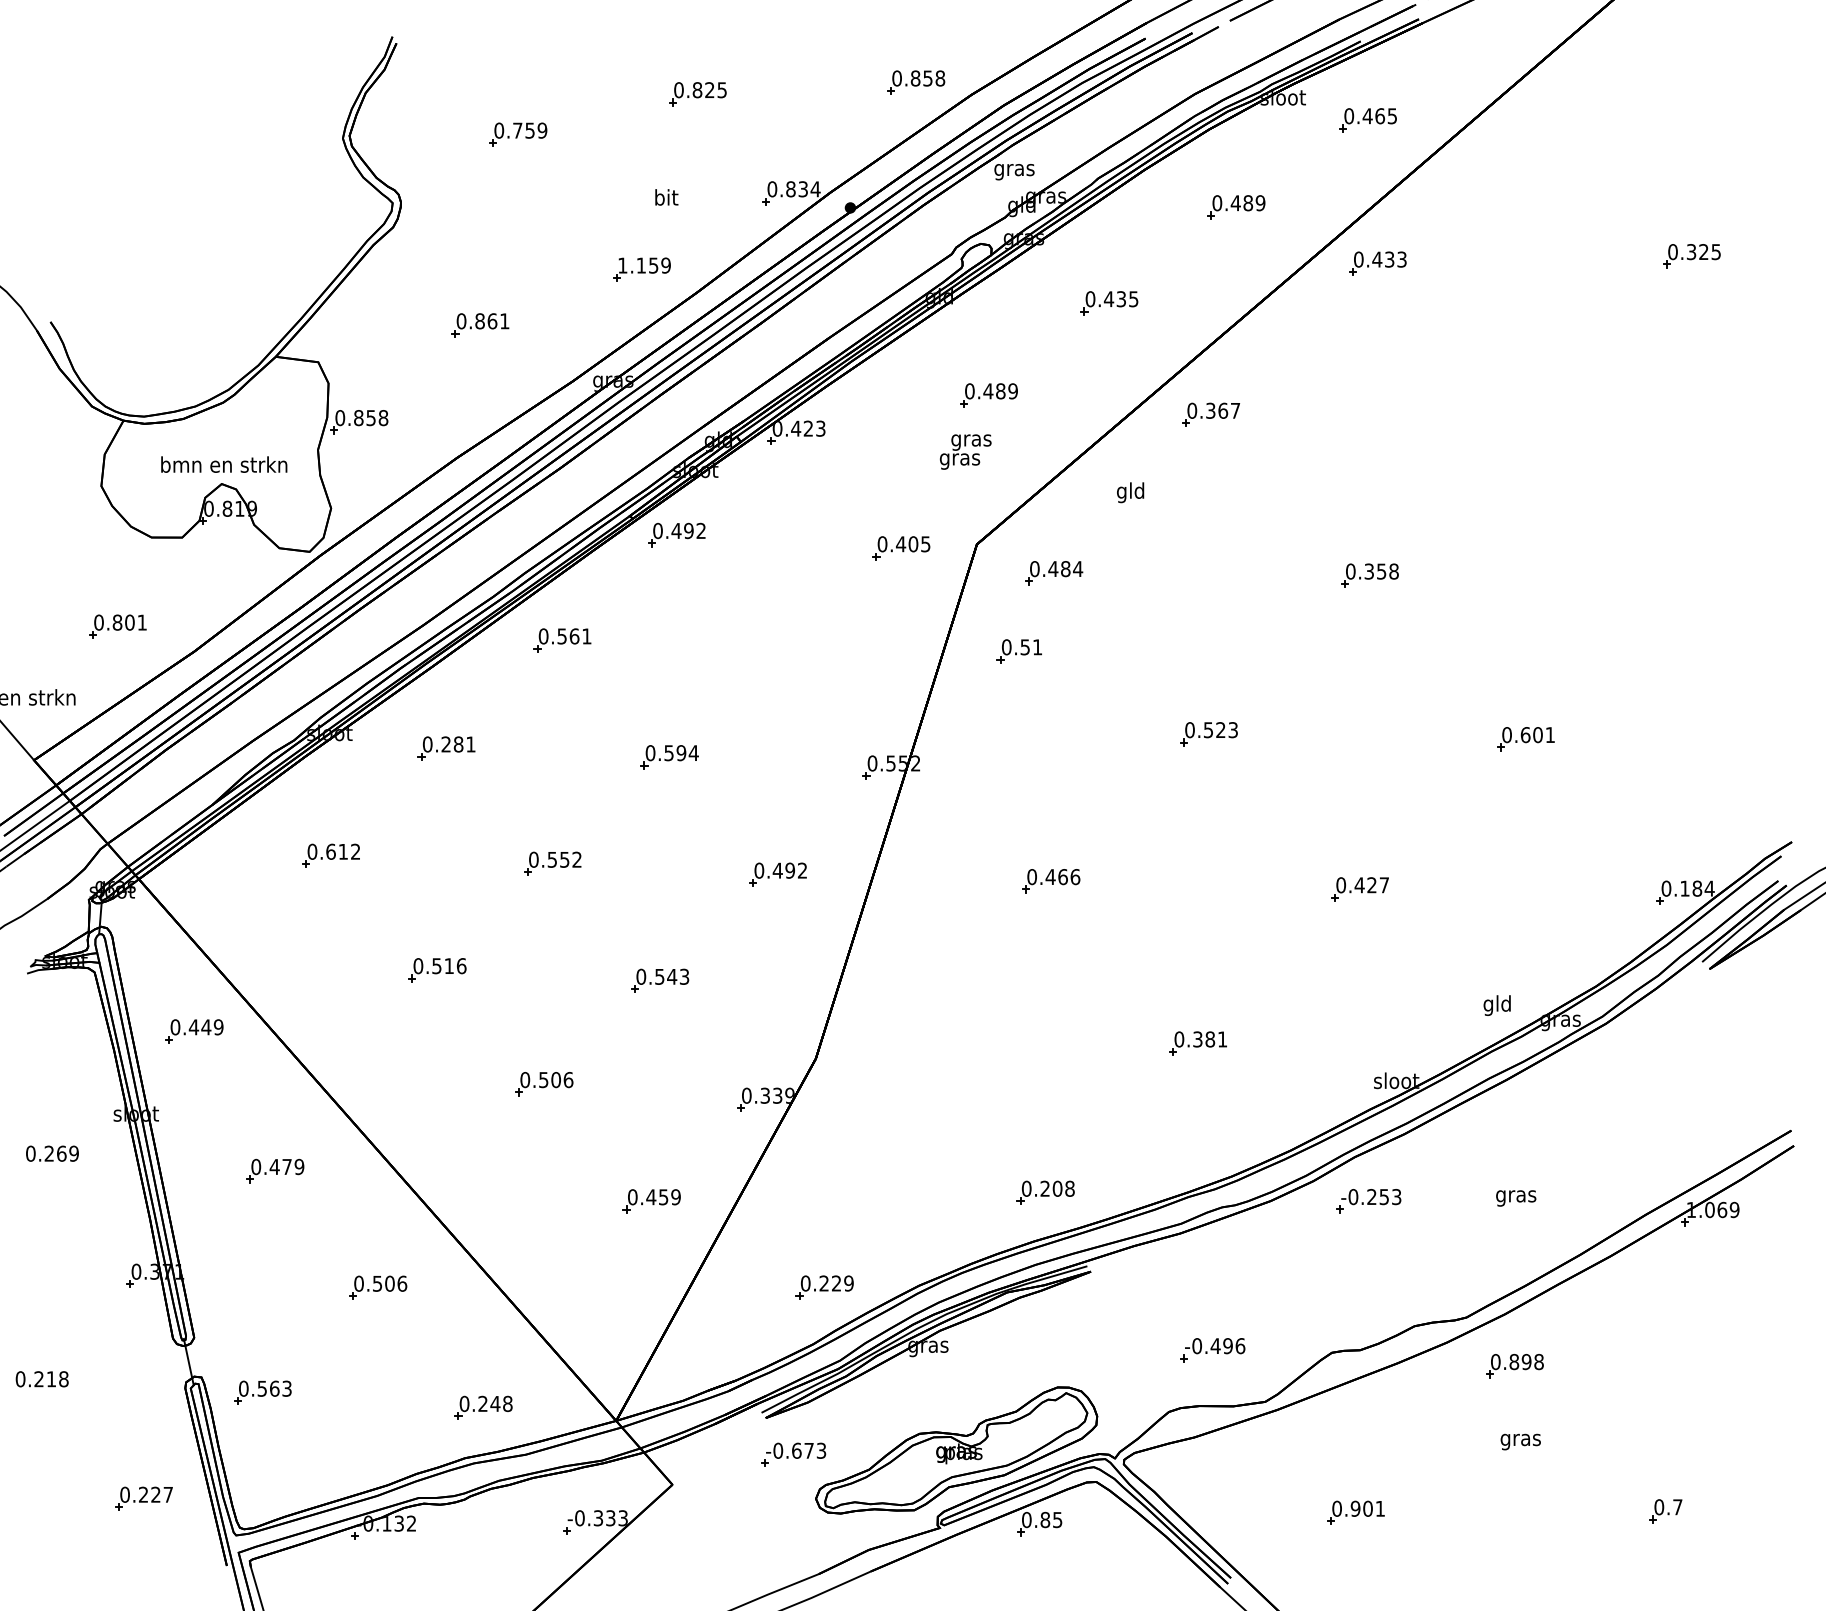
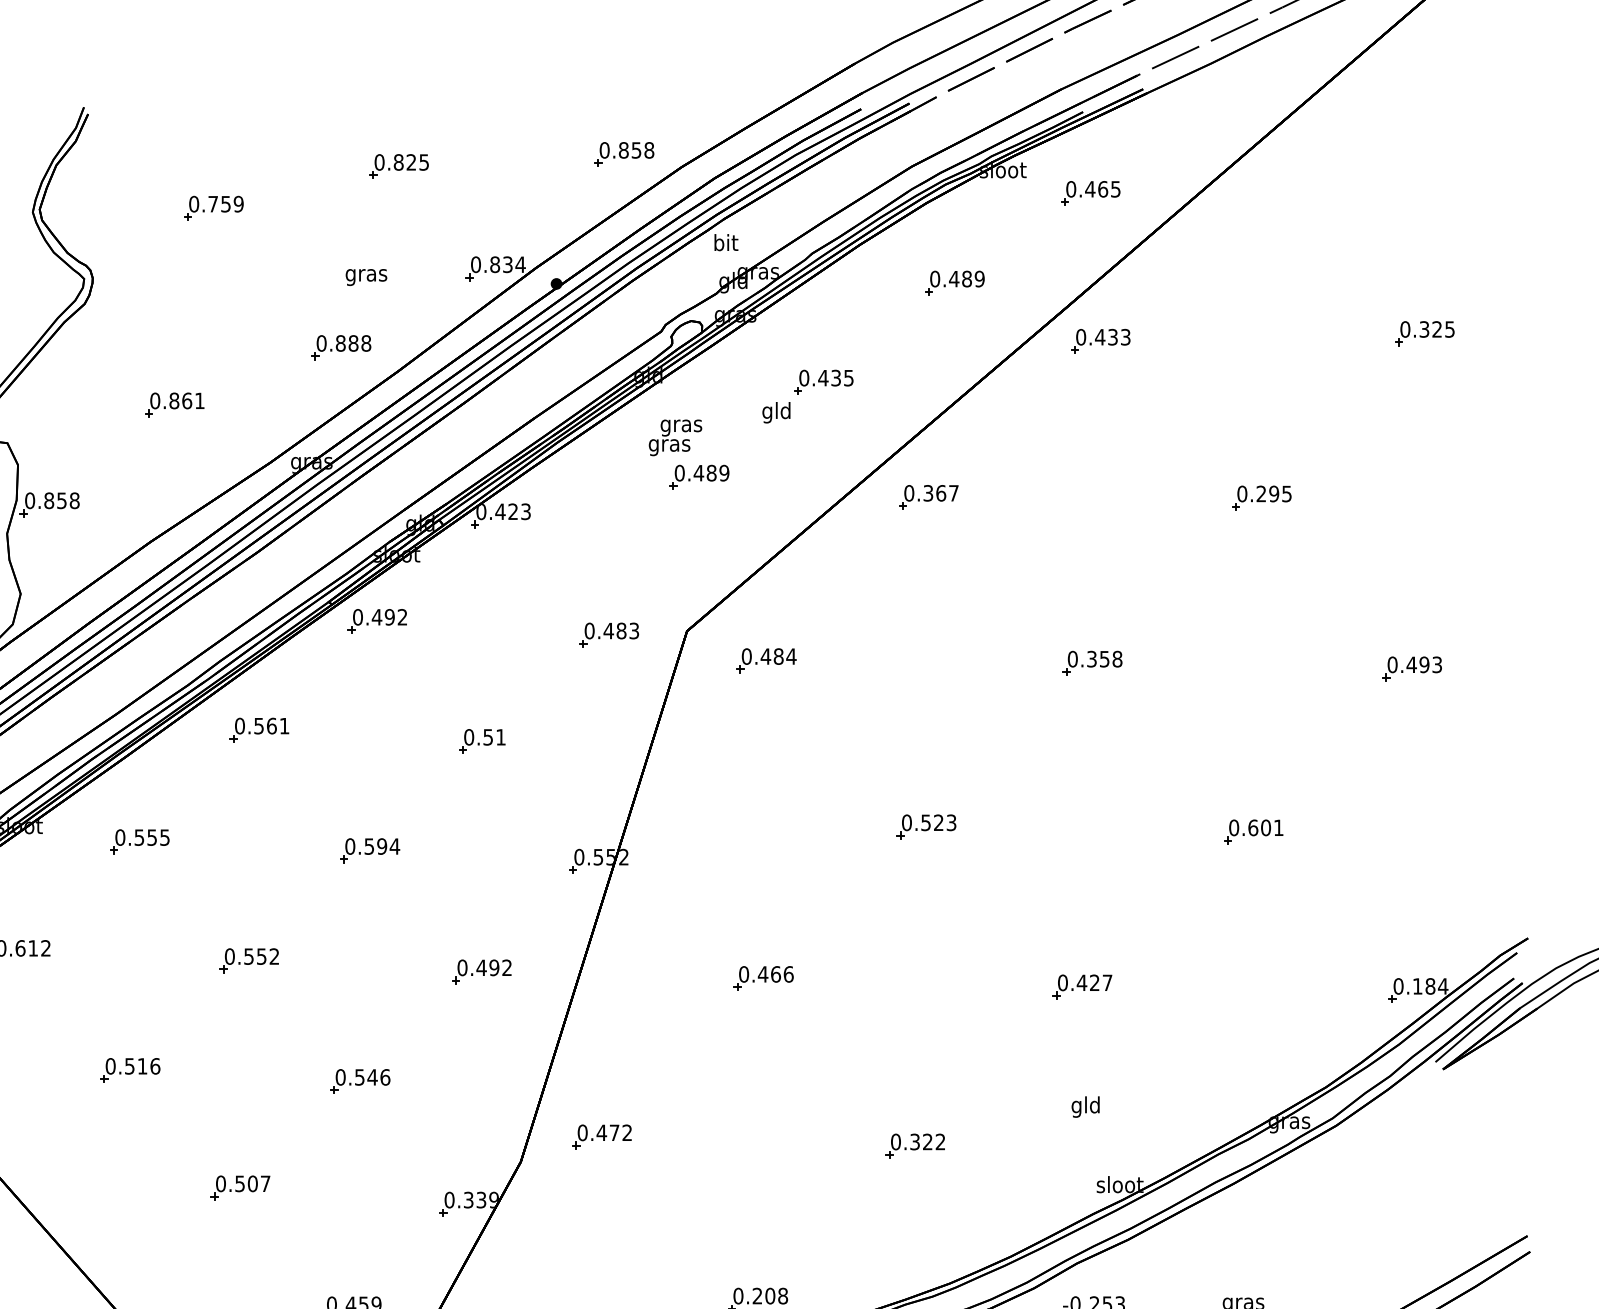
text: (1014, 169) -> (725, 244), gras -> bit
text: (666, 199) -> (366, 275), bit -> gras
text: (644, 265) -> (344, 343), 1.159 -> 0.888
part: (1533, 415) -> (1261, 498), added
text: (965, 451) -> (675, 437), moved
text: (1130, 492) -> (776, 412), moved
text: (919, 543) -> (627, 630), 0.405 -> 0.483
part: (1679, 581) -> (1412, 669), added
part: (1018, 651) -> (481, 741), moved
text: (458, 744) -> (152, 837), 0.281 -> 0.555
text: (684, 976) -> (385, 1077), 0.543 -> 0.546
text: (1496, 1005) -> (1084, 1106), moved
part: (894, 1034) -> (602, 1136), added
text: (1216, 1039) -> (934, 1142), 0.381 -> 0.322
text: (568, 1080) -> (265, 1184), 0.506 -> 0.507

